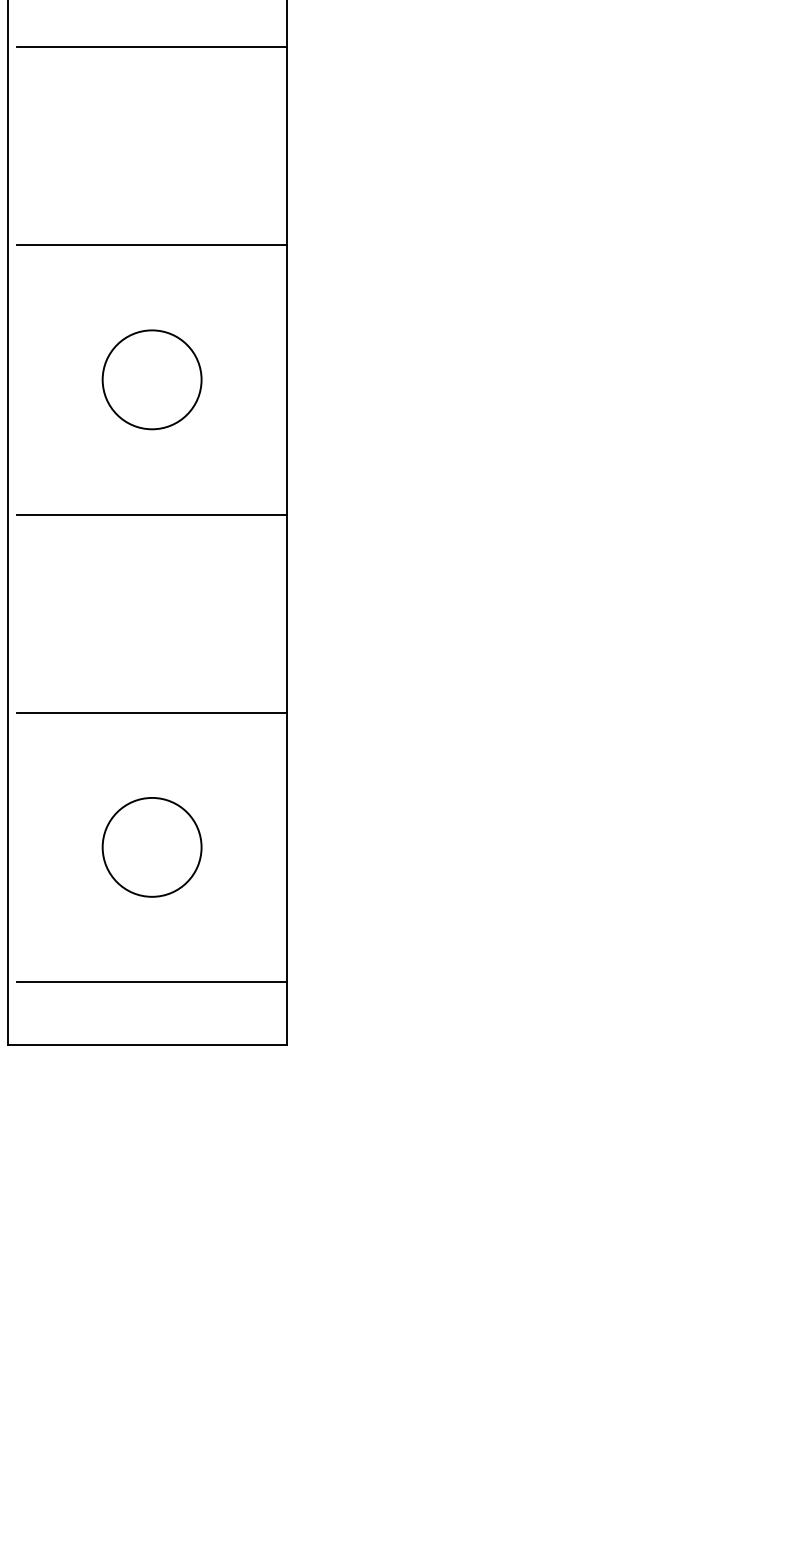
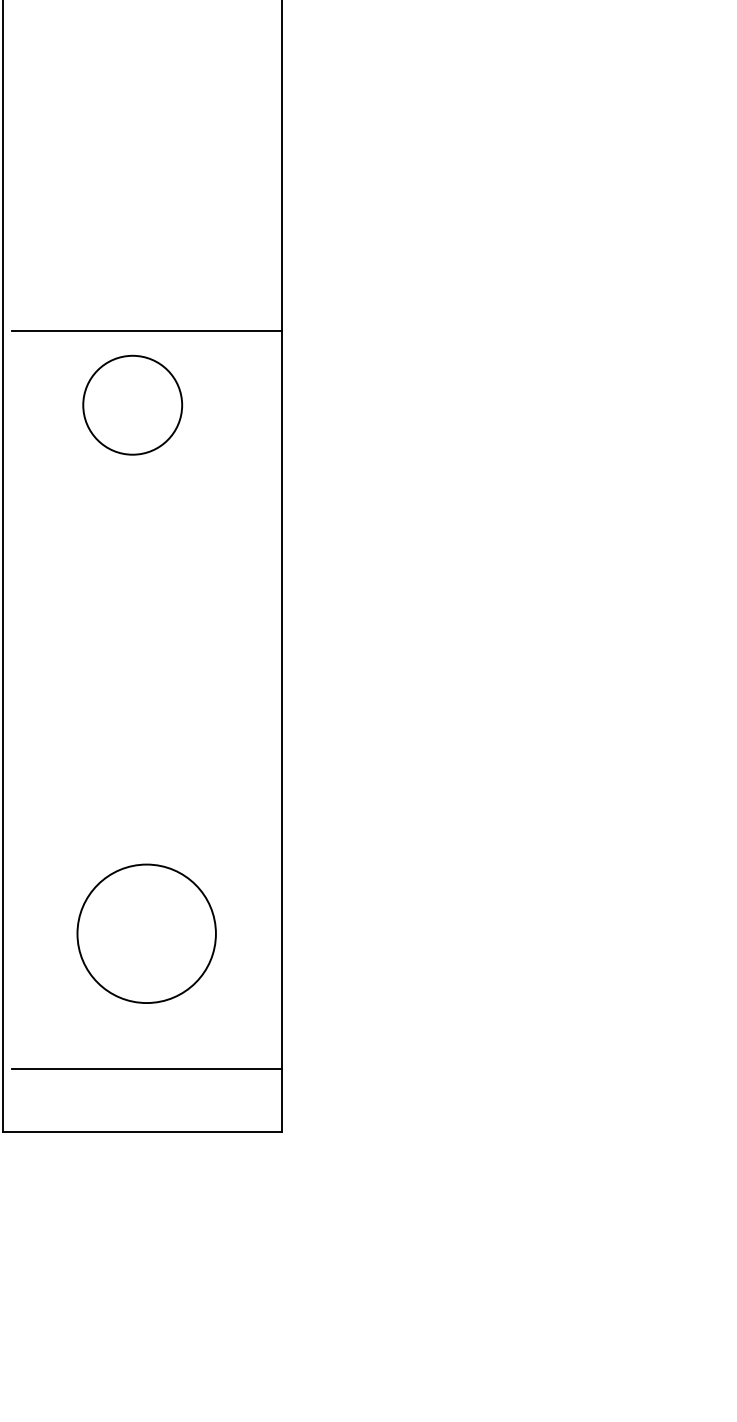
line: (152, 47) -> (147, 133), removed
circle: (151, 379) -> (132, 404), moved
line: (152, 514) -> (147, 600), removed
line: (152, 712) -> (147, 798), removed
circle: (151, 846) -> (146, 932), size x1.4

